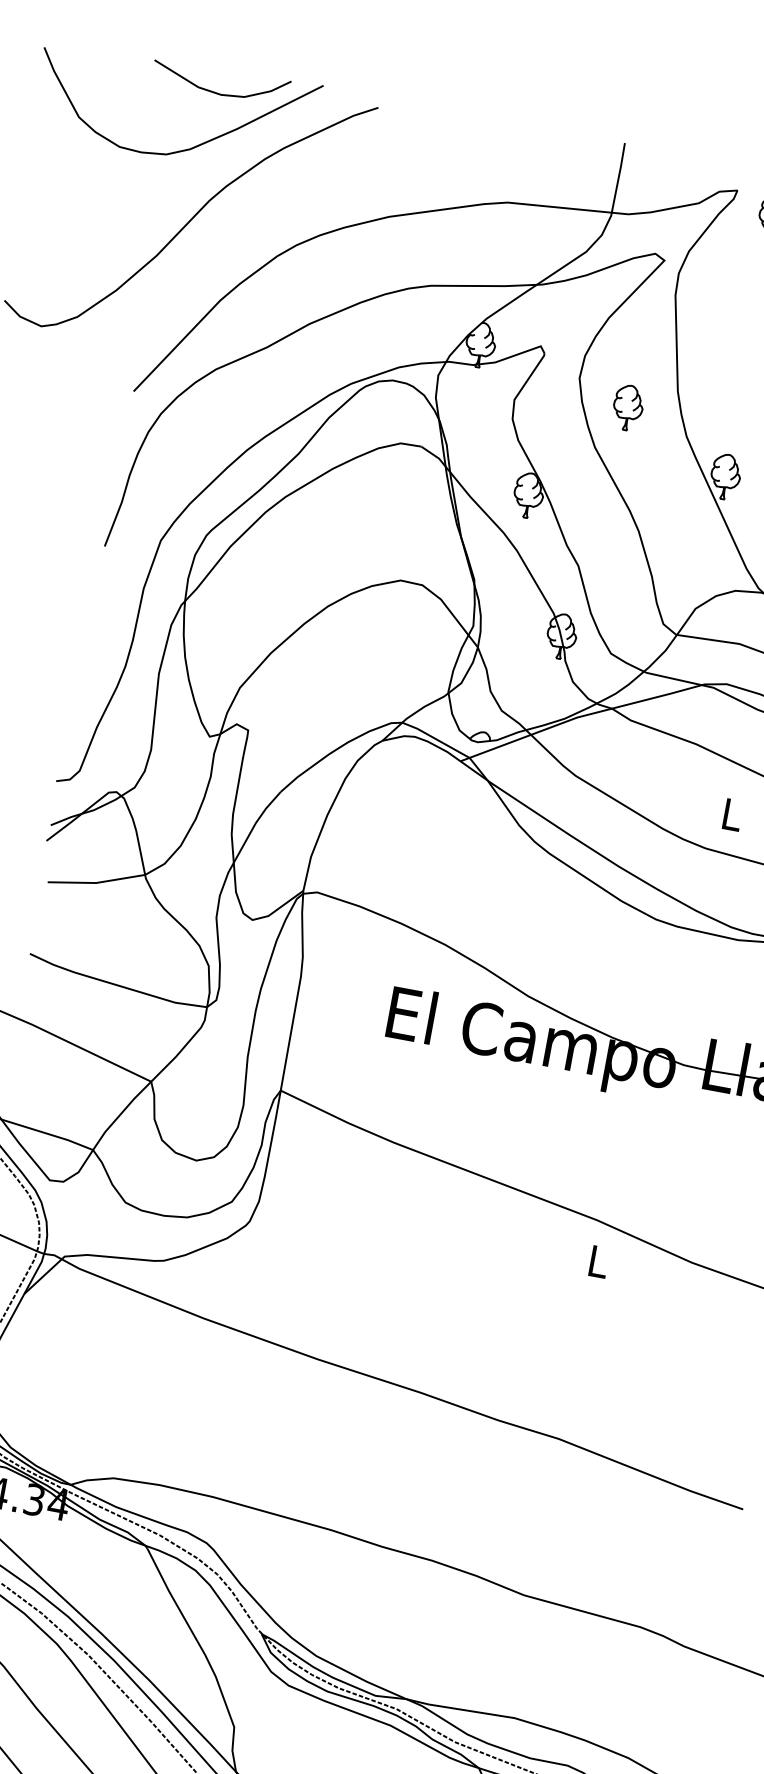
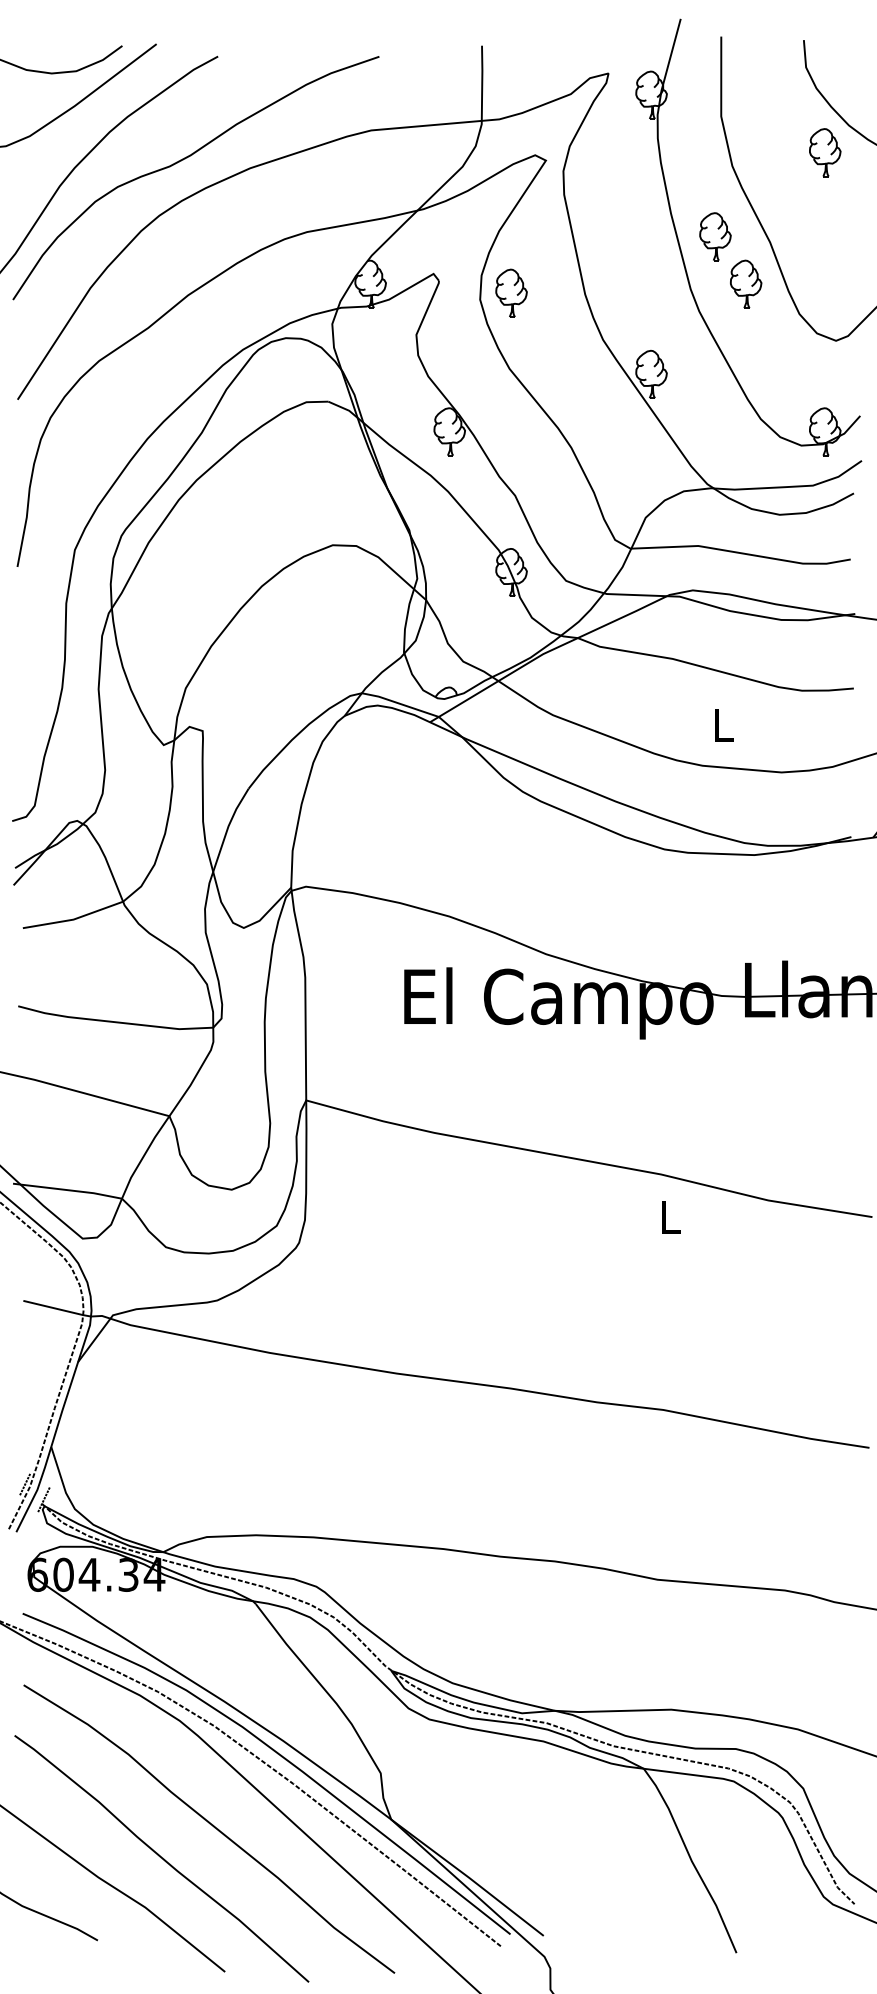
curve: (330, 197) -> (185, 159), added
part: (628, 407) -> (511, 292), moved

